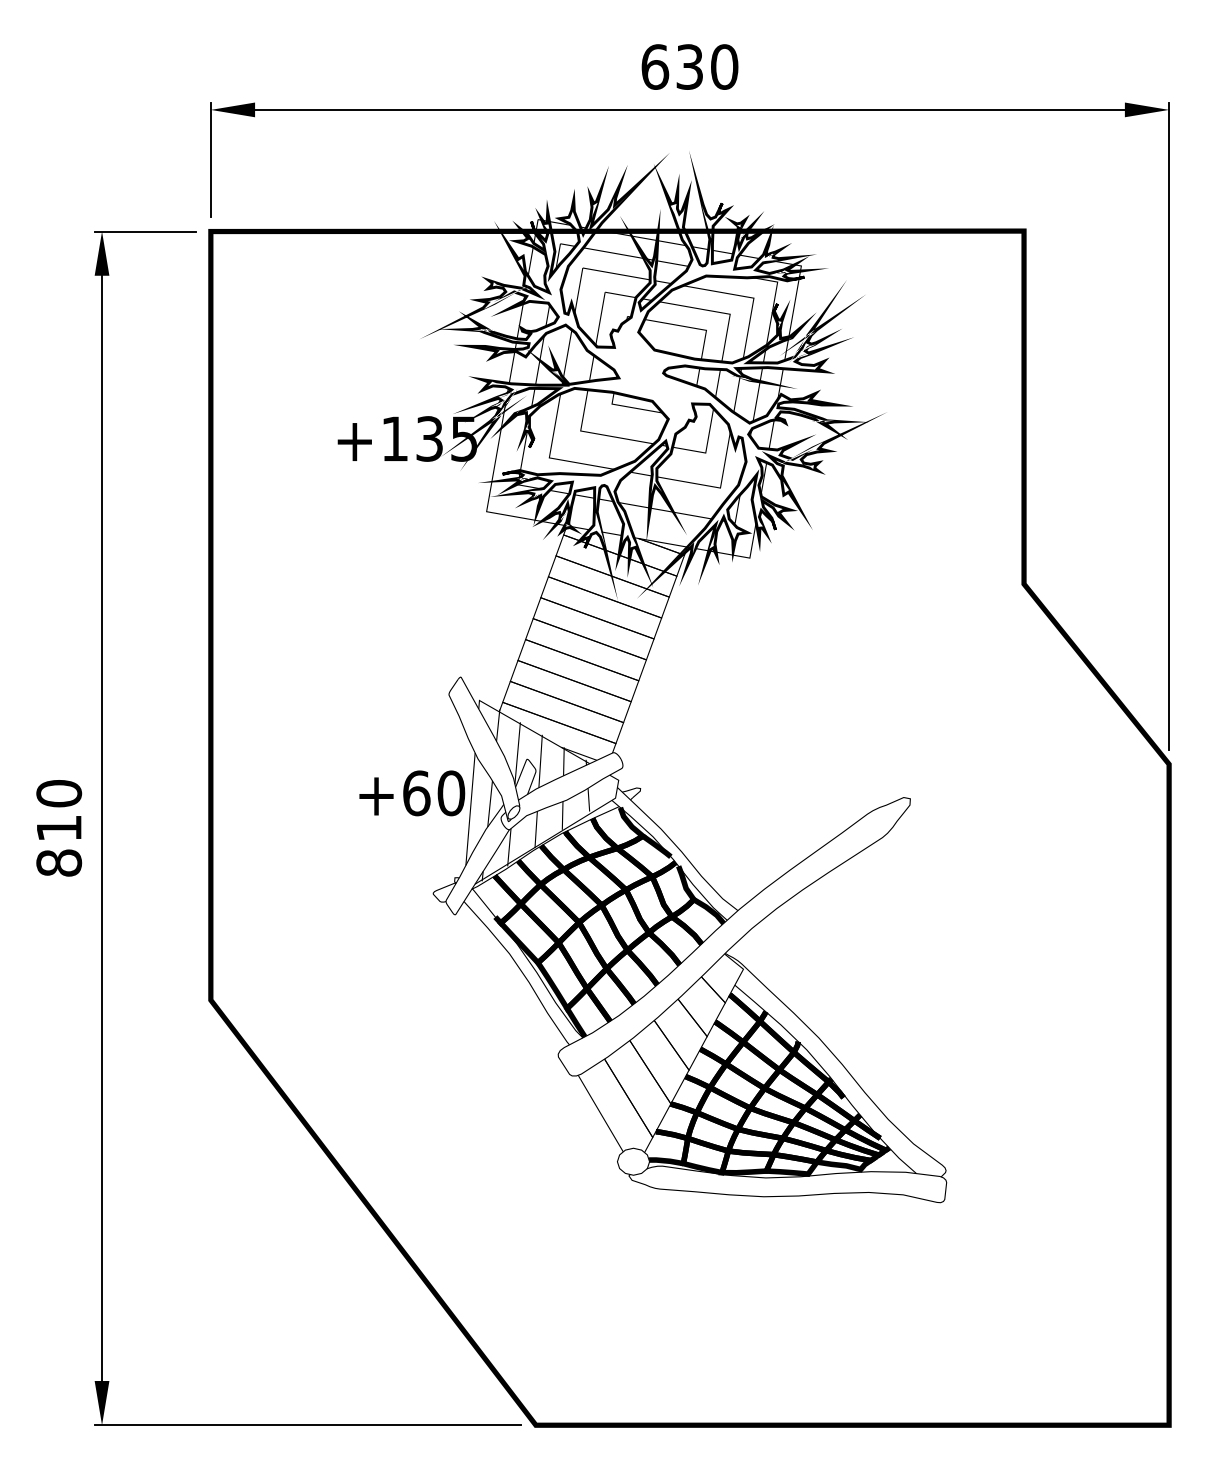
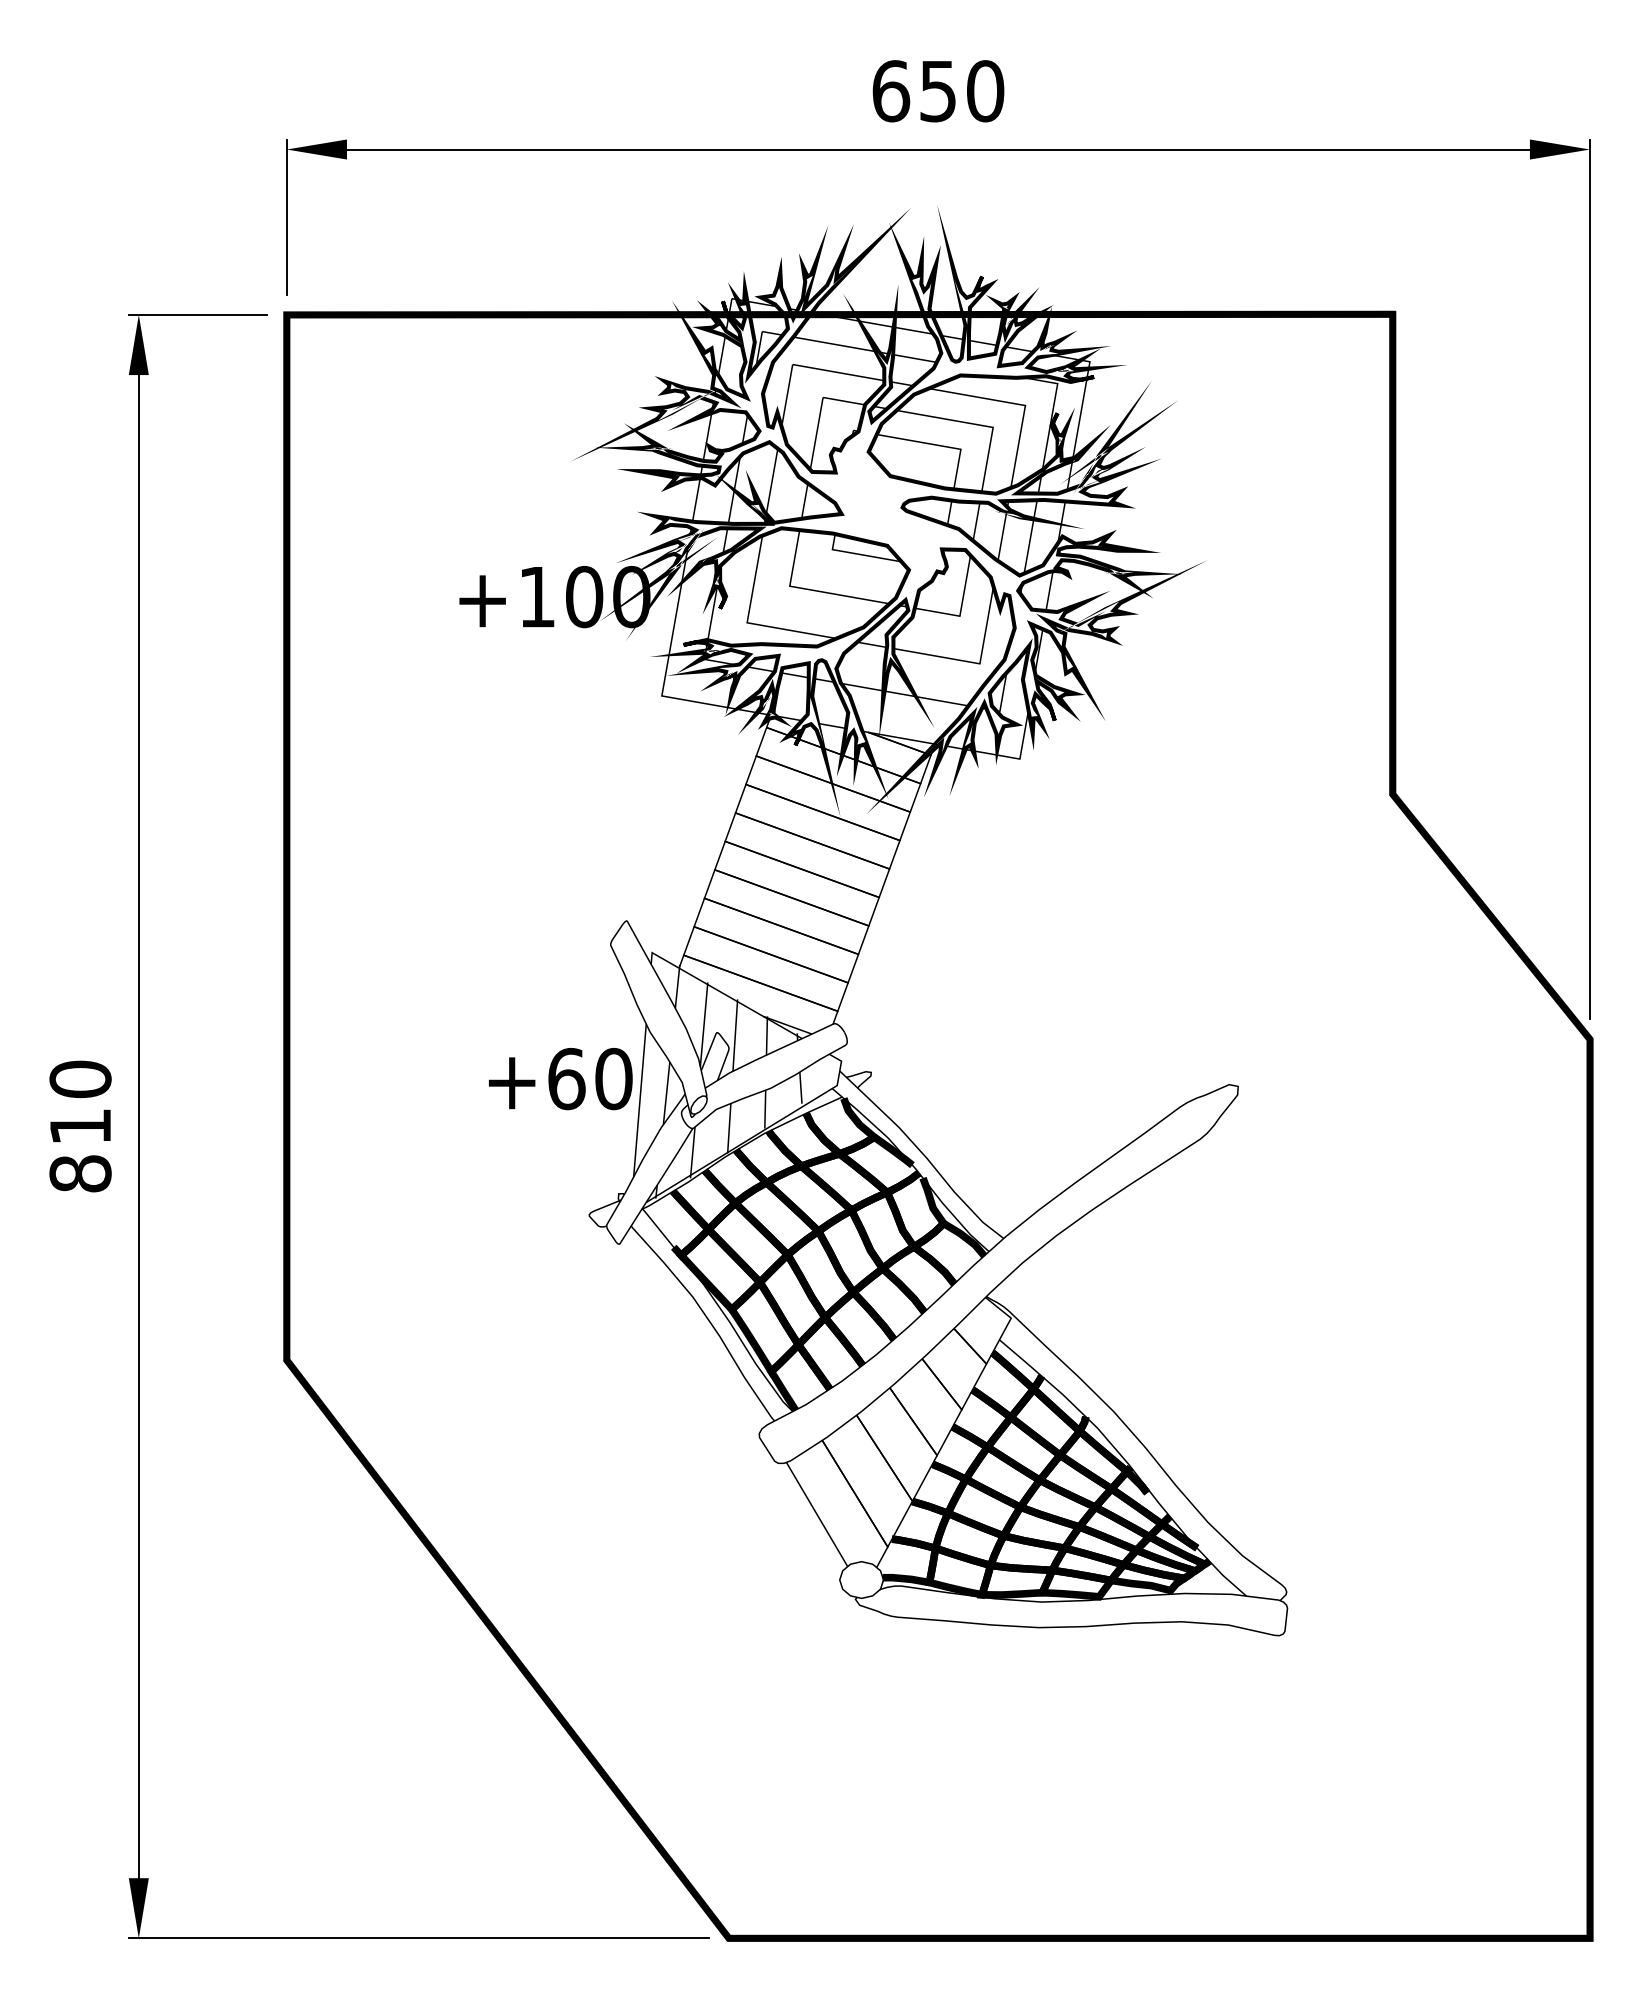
text: (689, 66) -> (937, 90), 630 -> 650
text: (447, 438) -> (608, 596), +135 -> +100

